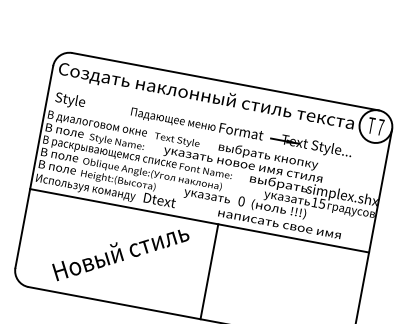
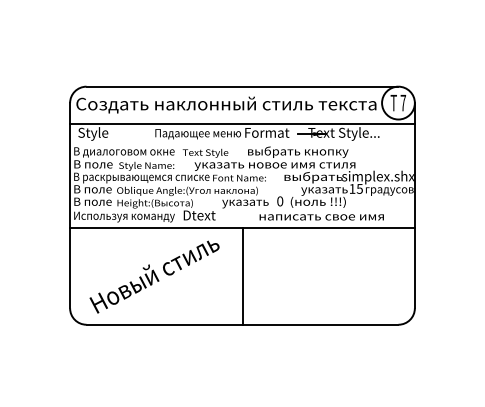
line: (218, 117) -> (242, 123), added
text: (119, 255) -> (154, 276), moved
line: (209, 271) -> (242, 276), moved

